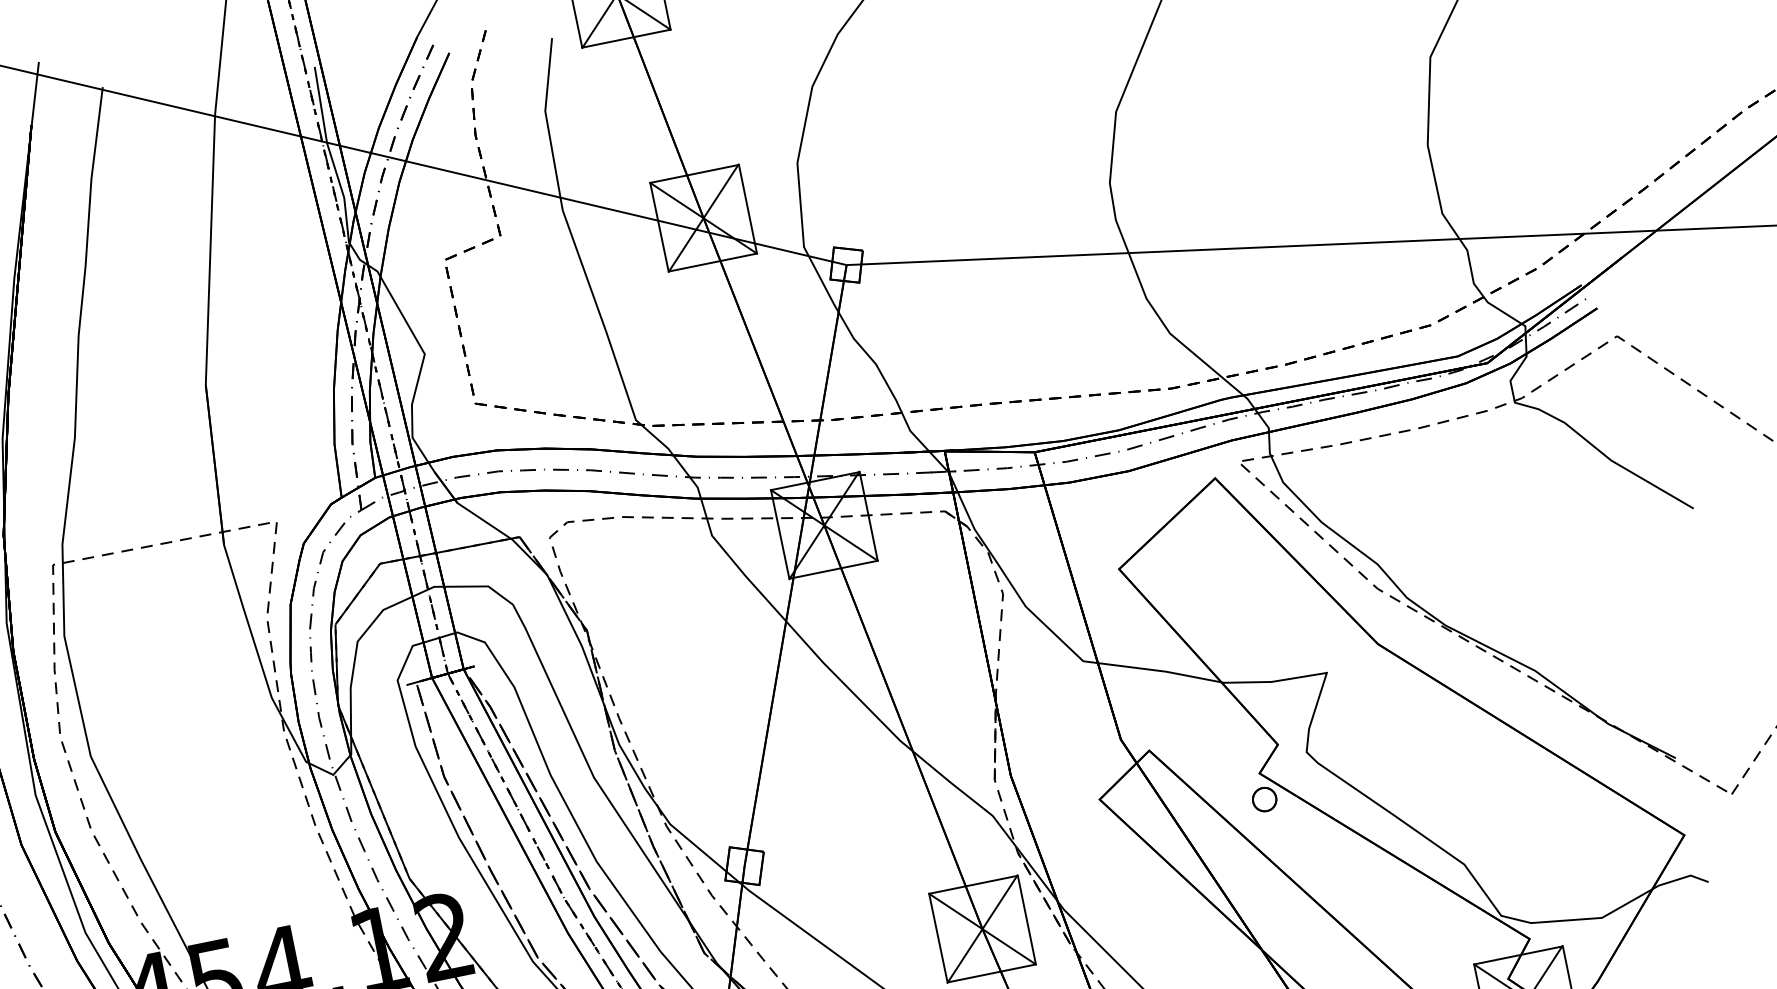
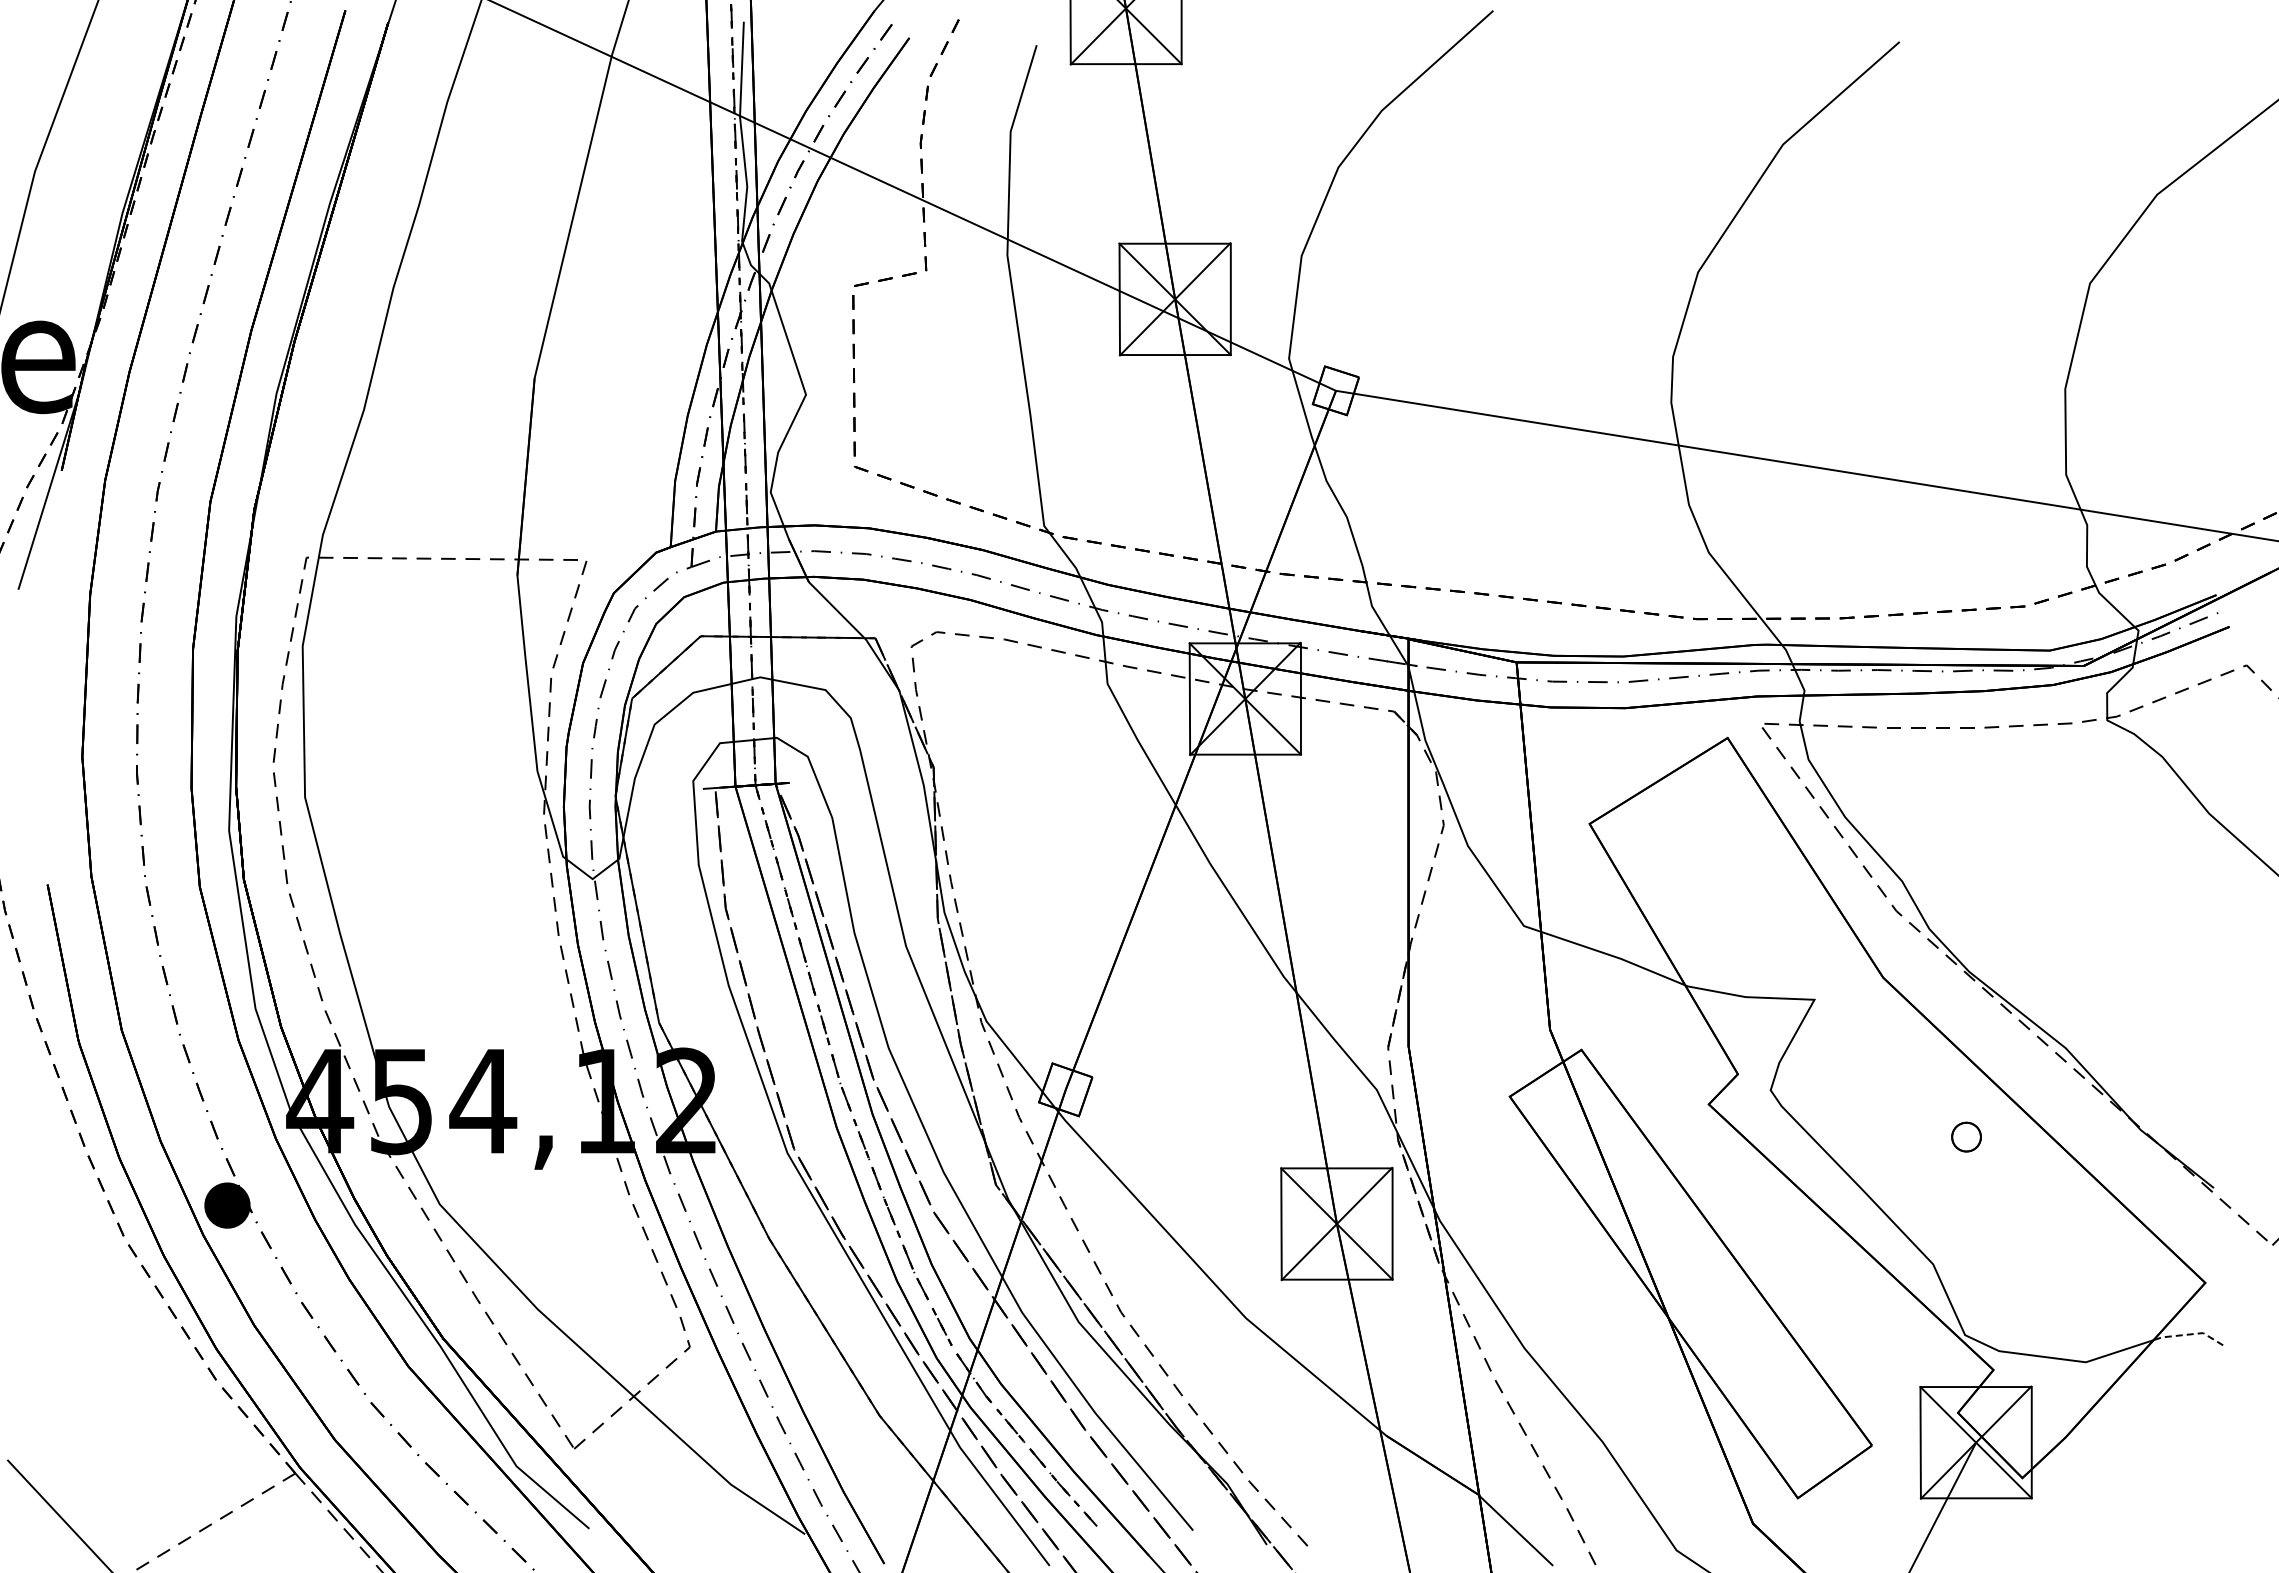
part: (1264, 799) -> (1966, 1136), moved
line: (1680, 878) -> (2189, 1334), solid -> dashed

